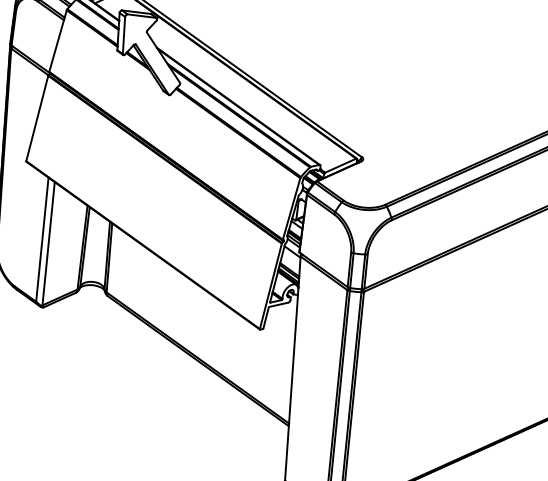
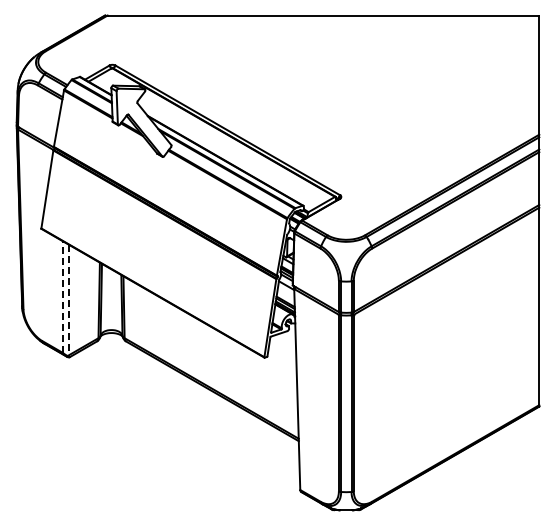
line: (42, 239) -> (62, 296), solid -> dashed
line: (48, 244) -> (68, 300), solid -> dashed

